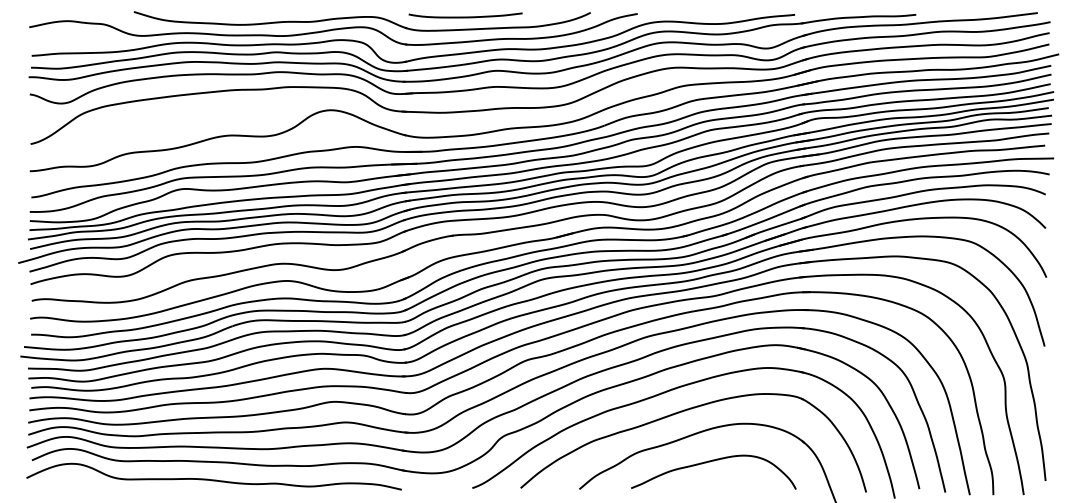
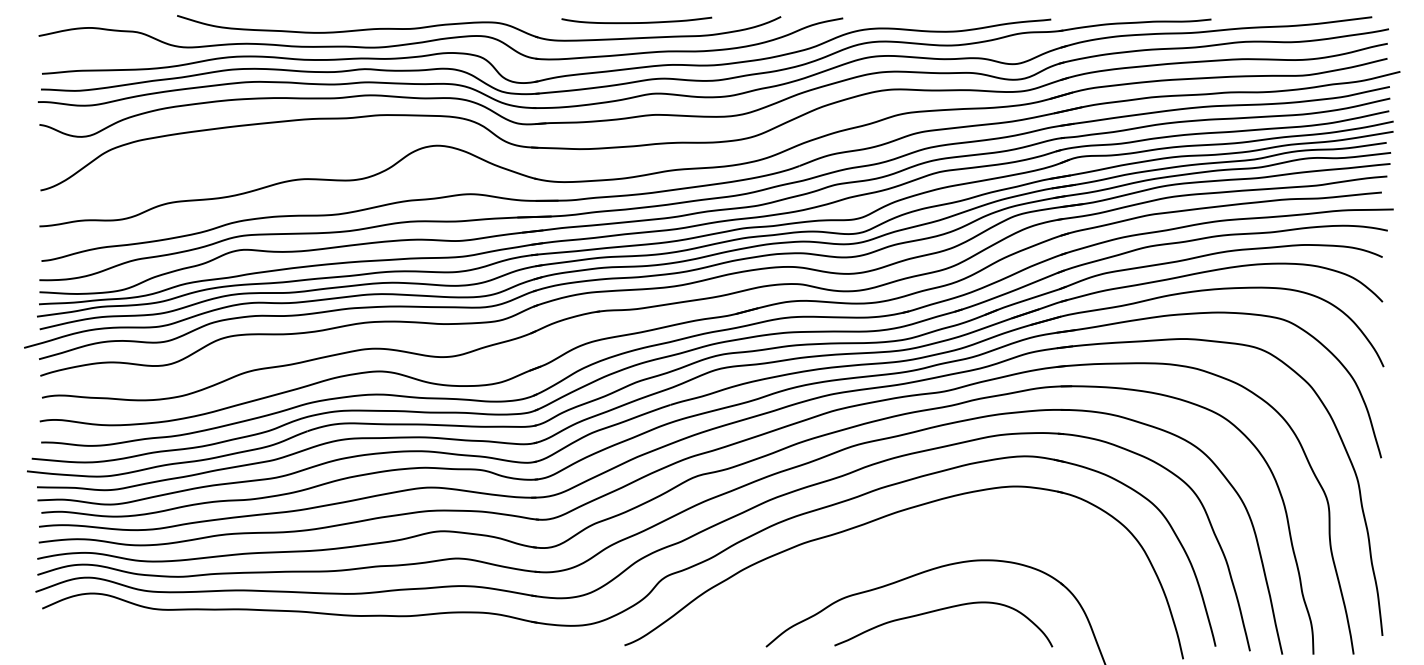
curve: (465, 16) -> (636, 21), moved
part: (682, 412) -> (902, 545), removed
curve: (213, 479) -> (282, 633), removed

